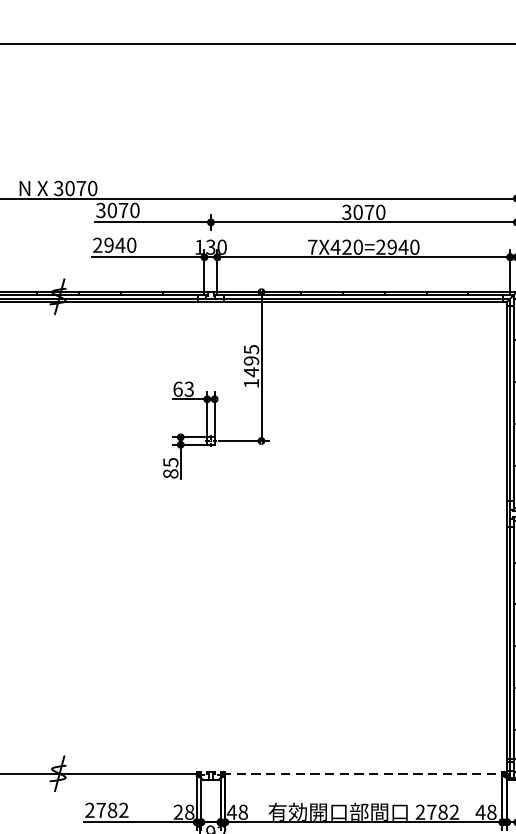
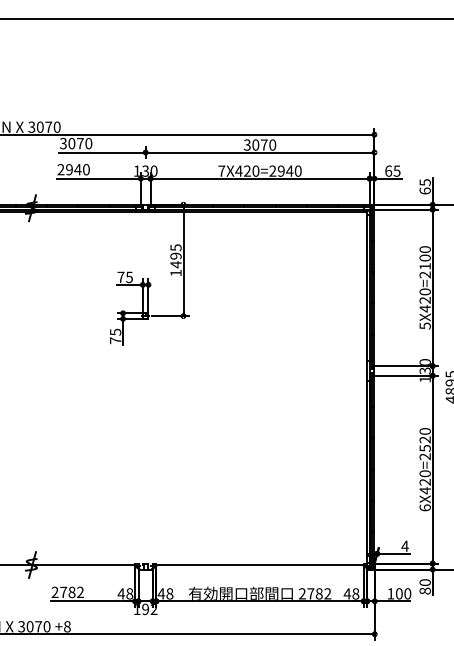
text: (182, 389) -> (124, 277), 63 -> 75
text: (170, 473) -> (115, 340), 85 -> 75
line: (364, 774) -> (260, 565), dashed -> solid
text: (178, 811) -> (121, 593), 28 -> 48

